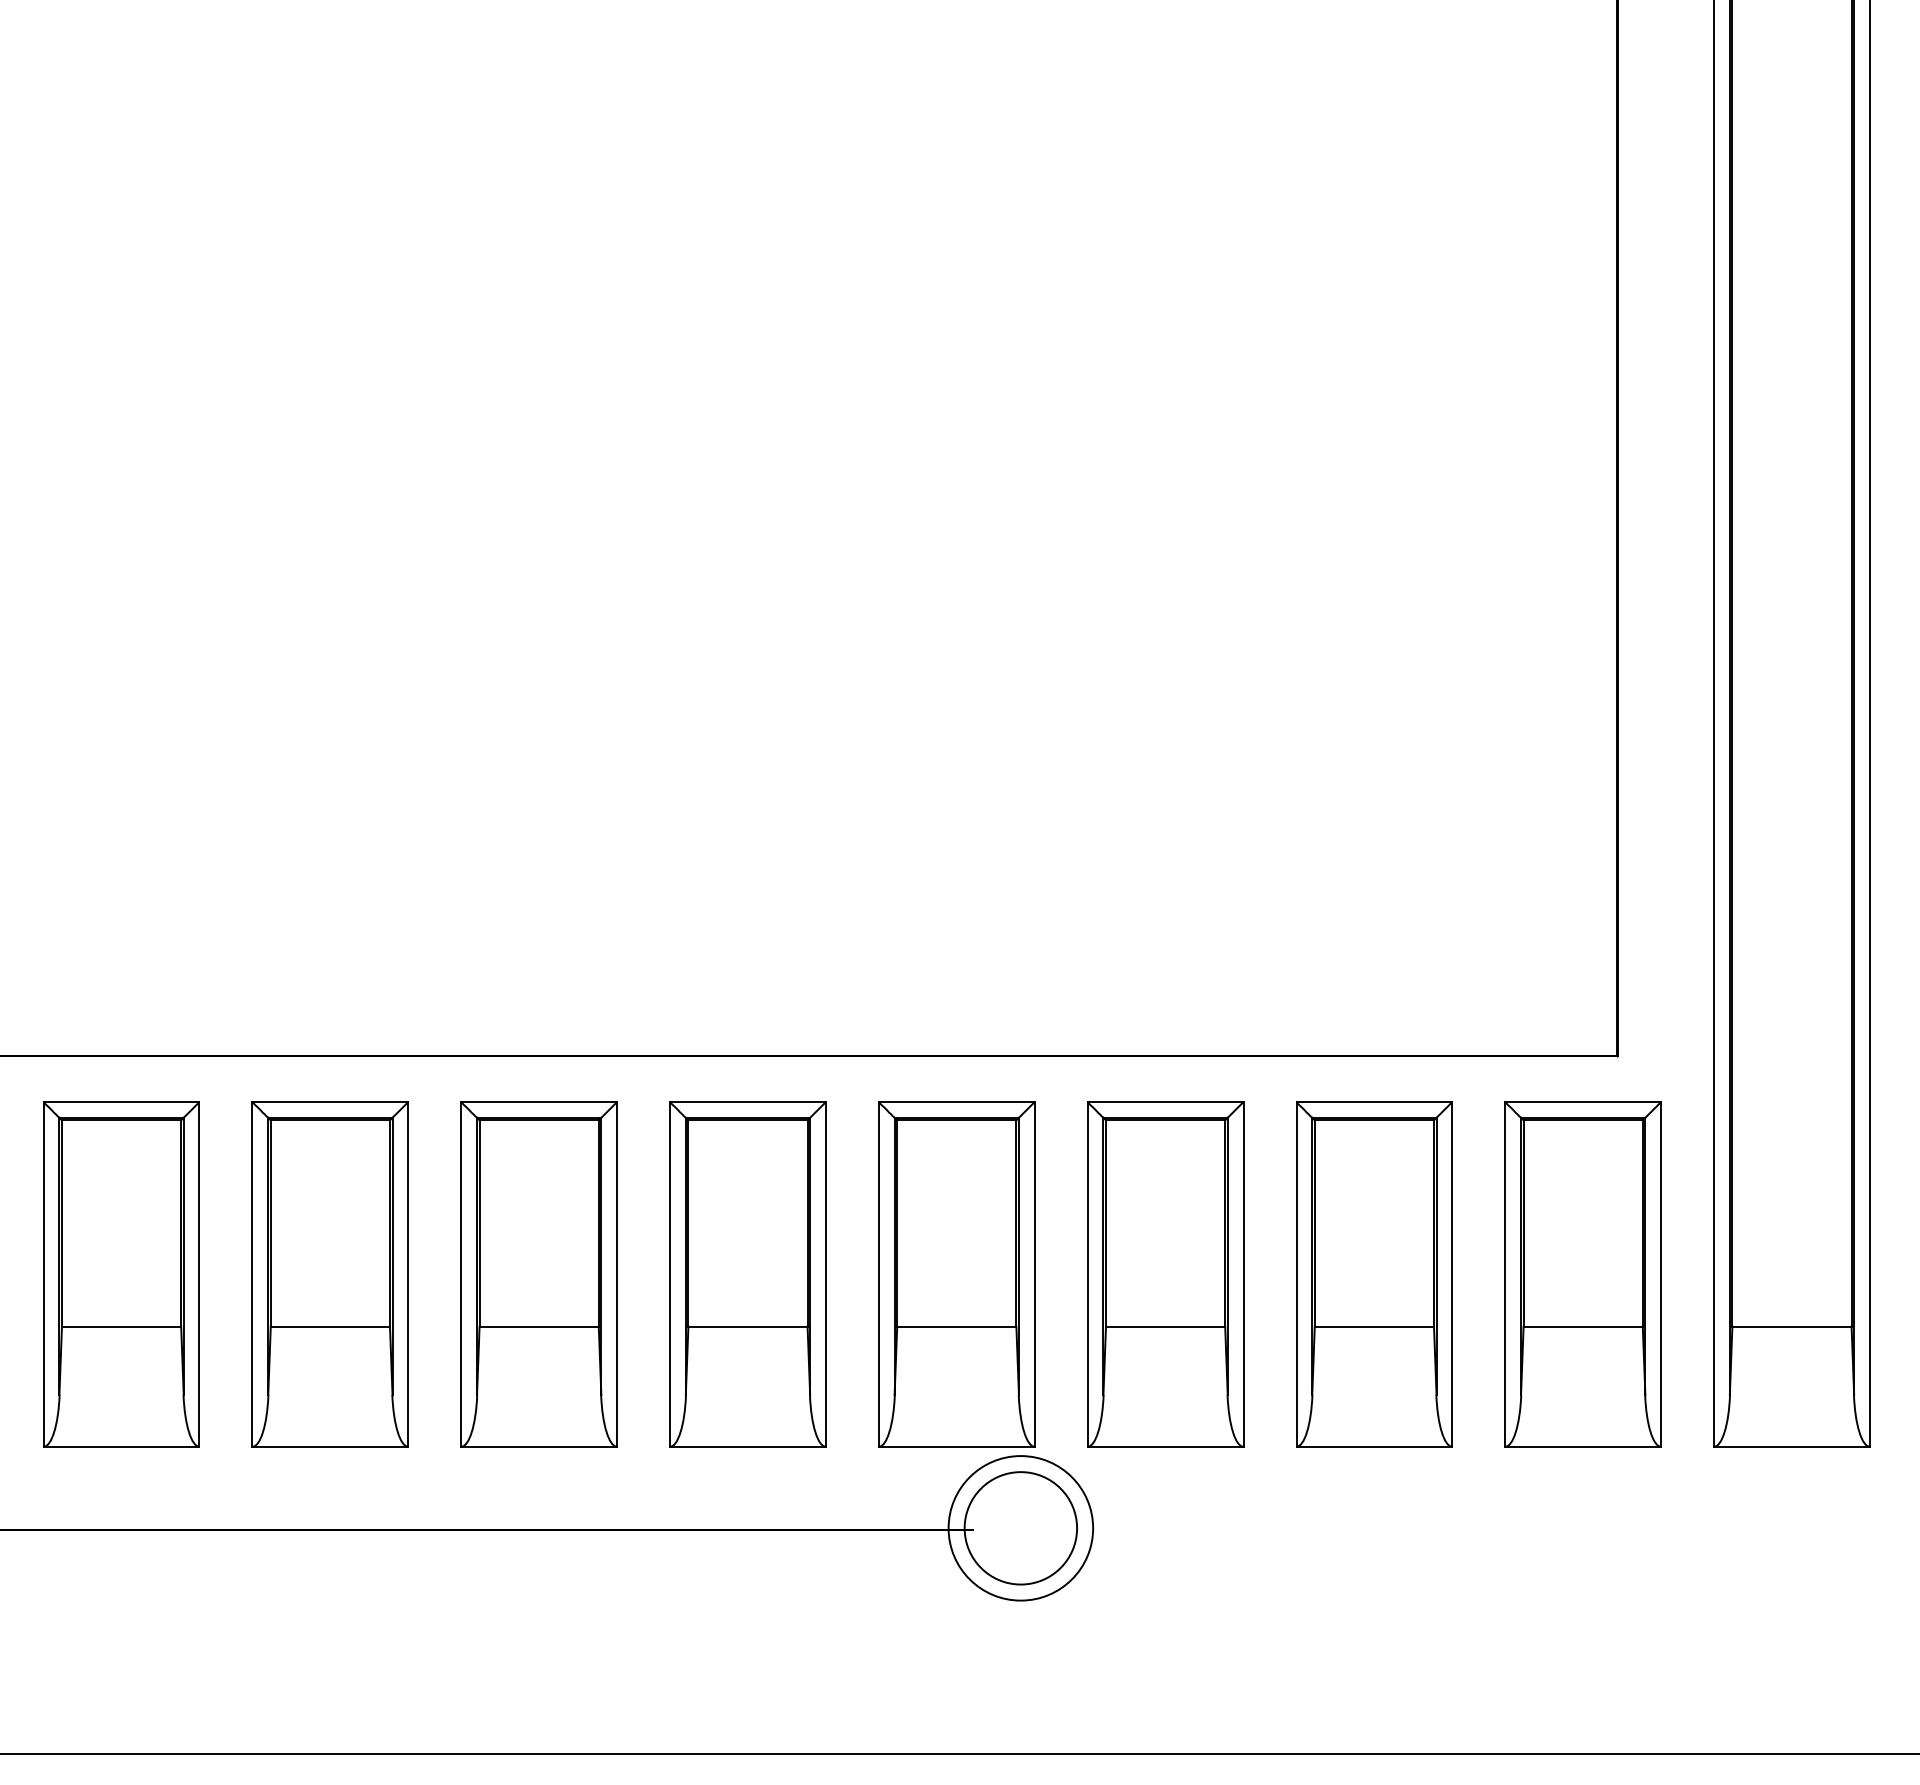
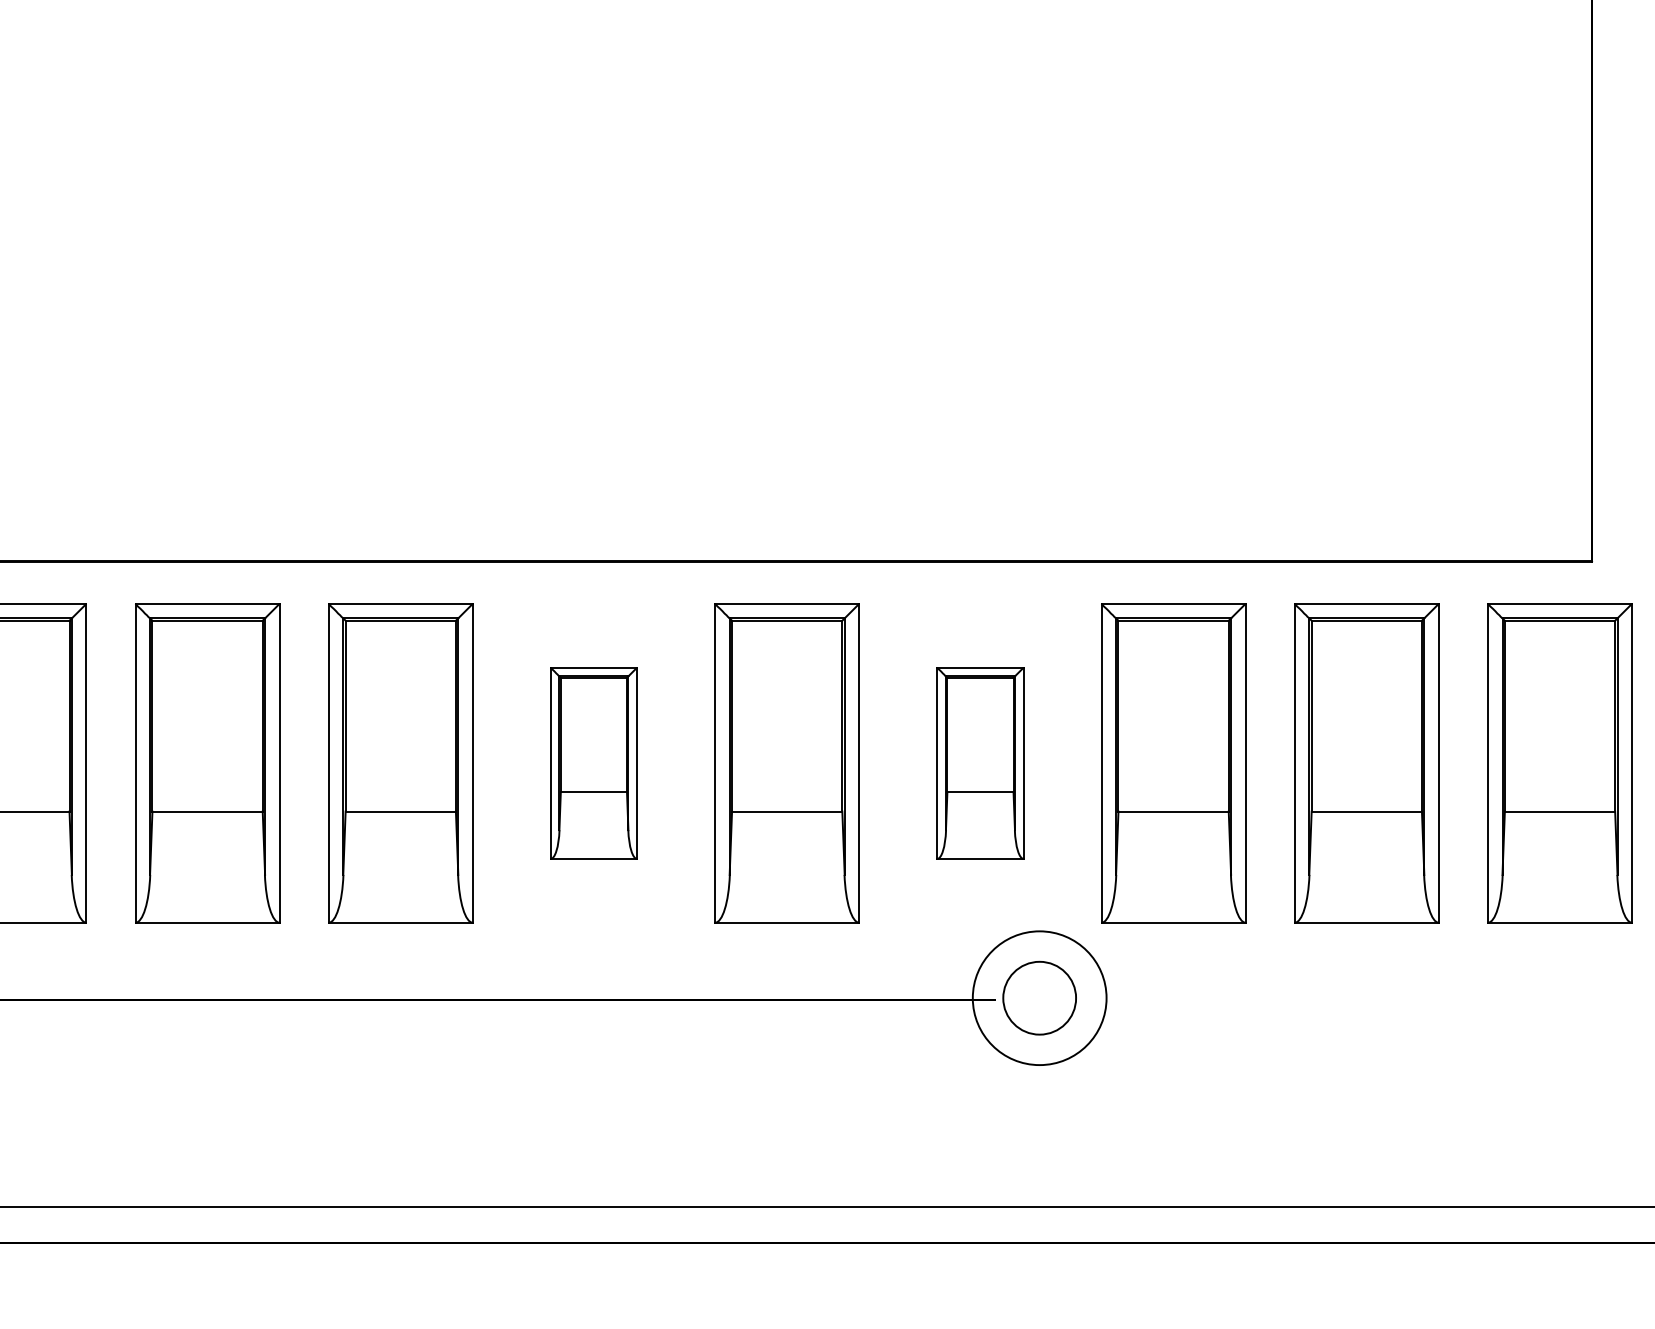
part: (538, 1274) -> (593, 763), size x0.6
part: (956, 1274) -> (980, 763), size x0.6
circle: (1020, 1528) -> (1039, 998), size x0.7

